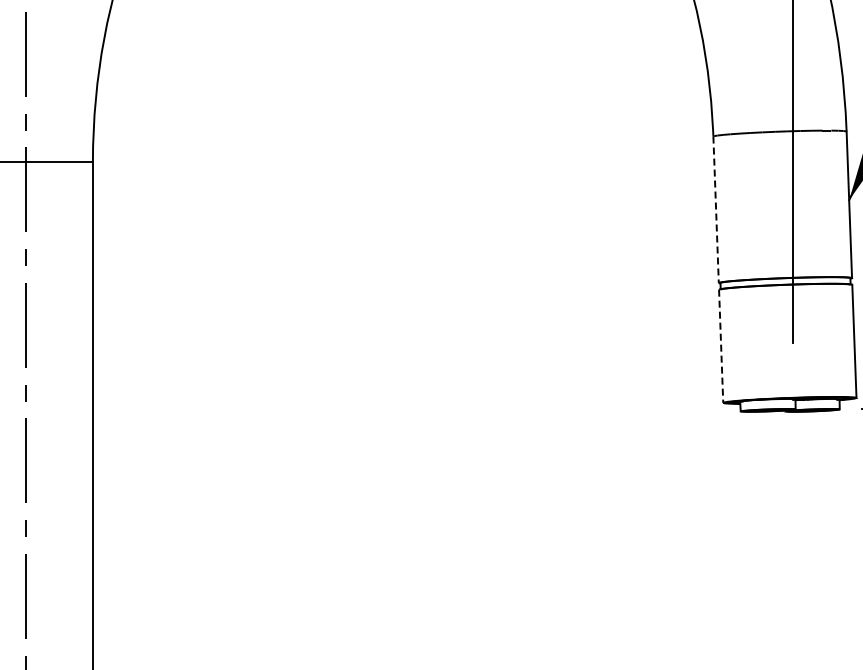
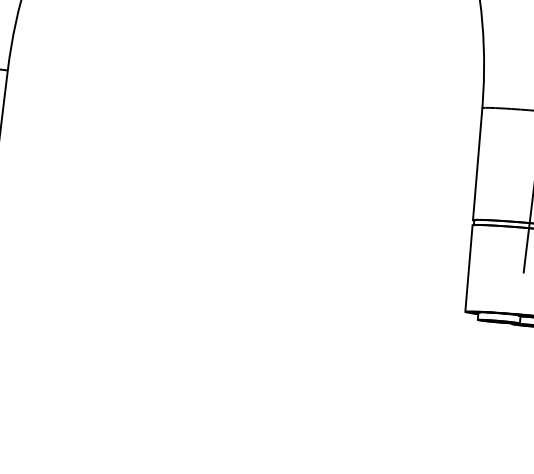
line: (716, 210) -> (477, 164), dashed -> solid
line: (721, 346) -> (469, 268), dashed -> solid

